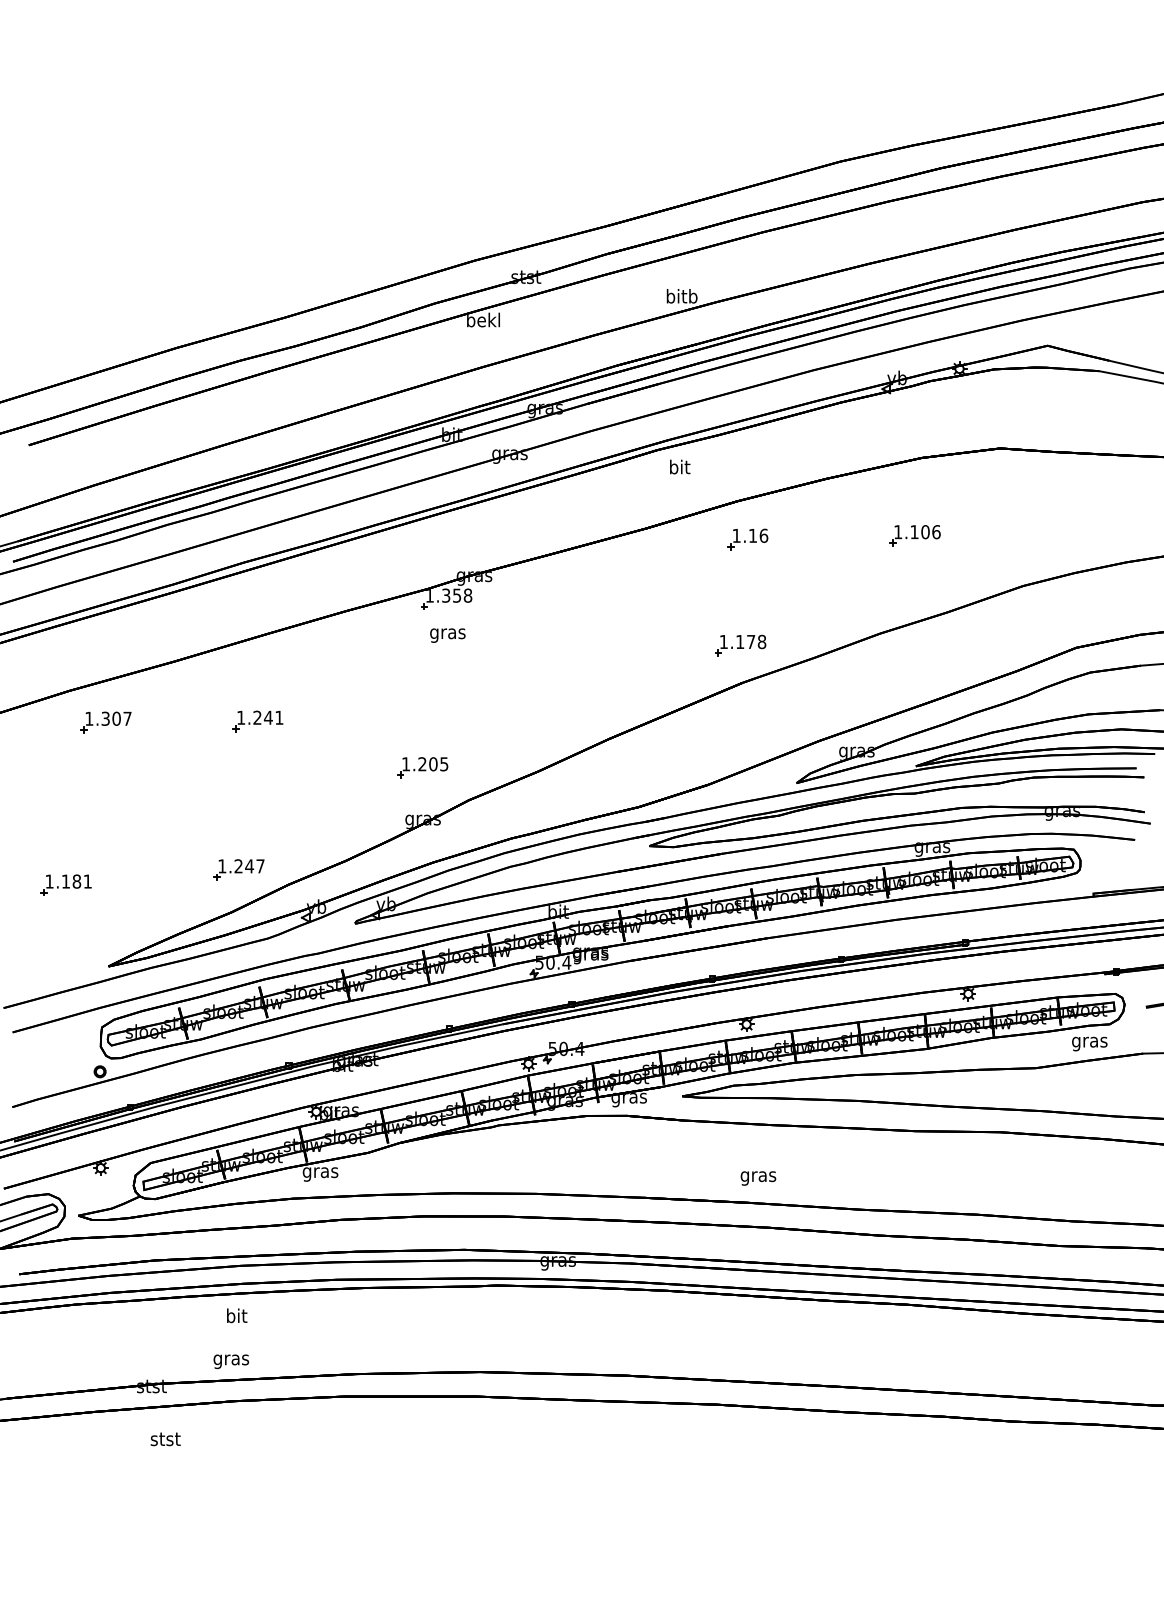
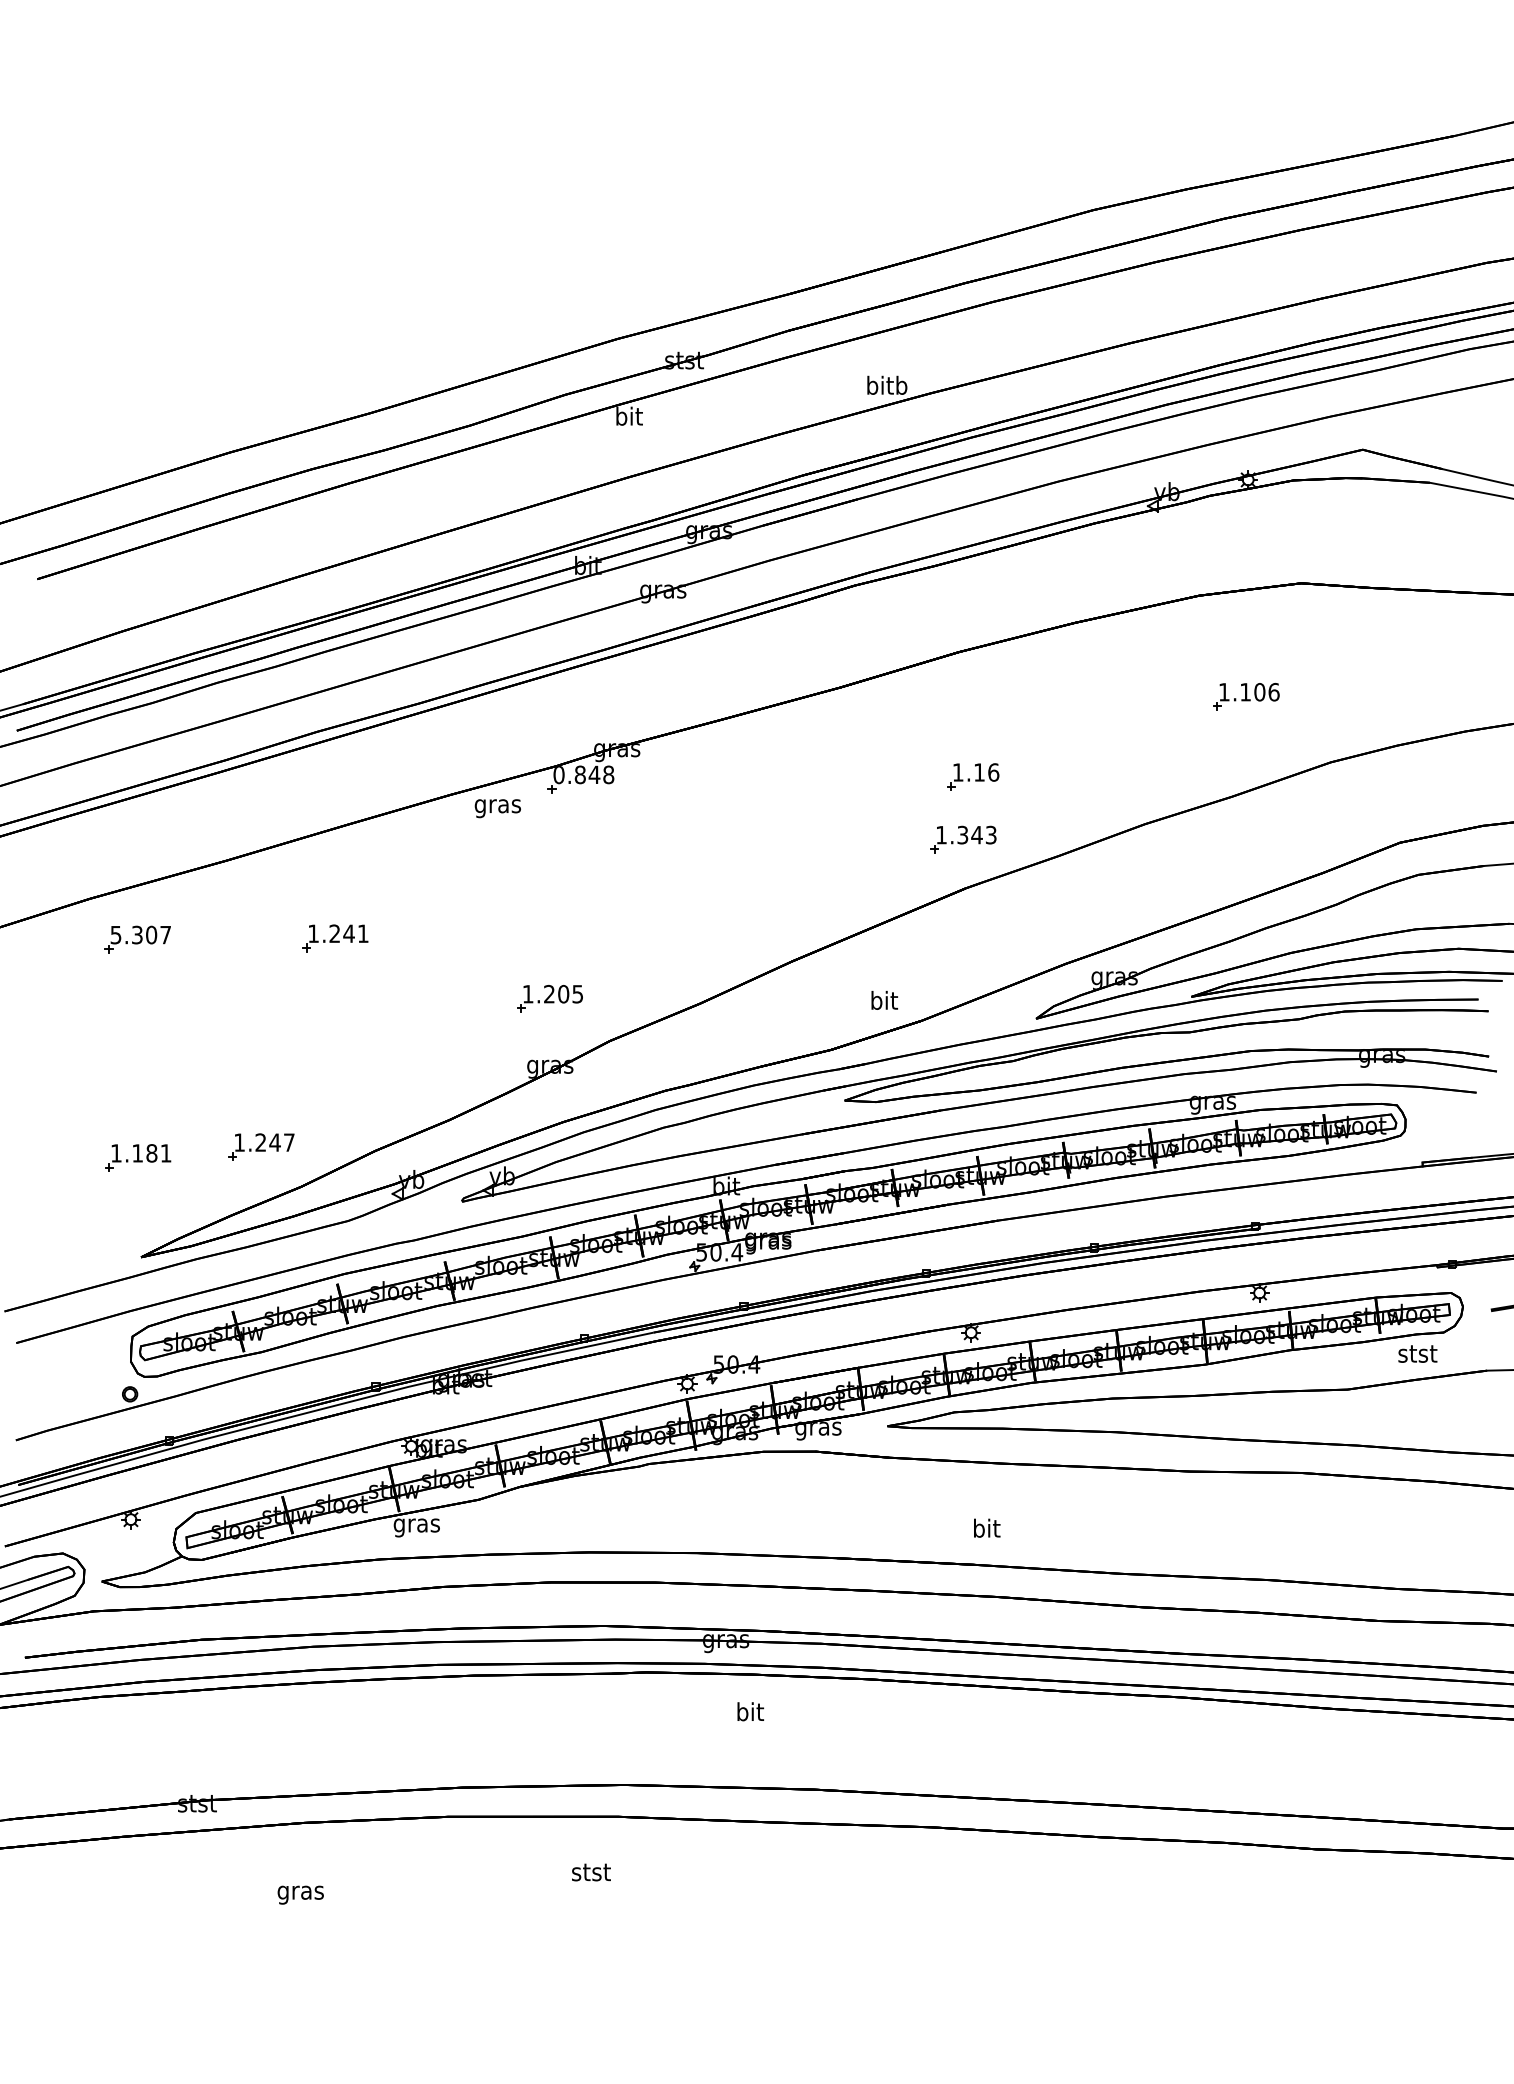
text: (483, 319) -> (628, 415), bekl -> bit
text: (680, 466) -> (885, 999), moved
part: (914, 535) -> (1245, 696), moved
part: (747, 539) -> (972, 777), moved
text: (443, 595) -> (576, 774), 1.358 -> 0.848
text: (447, 635) -> (497, 808), moved
text: (751, 641) -> (977, 834), 1.178 -> 1.343
text: (89, 718) -> (116, 934), 1.307 -> 5.307
part: (238, 869) -> (260, 1146), moved
part: (65, 884) -> (137, 1157), moved
text: (1089, 1042) -> (1417, 1356), gras -> stst
text: (758, 1176) -> (986, 1530), gras -> bit
text: (237, 1315) -> (751, 1711), moved
text: (231, 1361) -> (300, 1894), moved
text: (165, 1439) -> (591, 1872), moved

